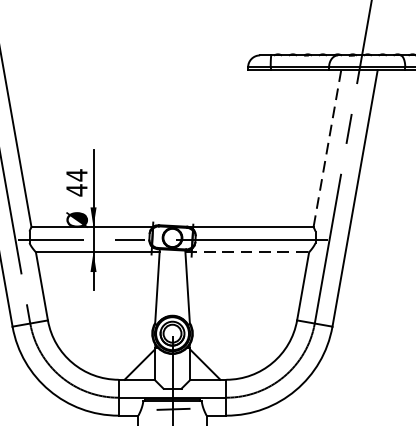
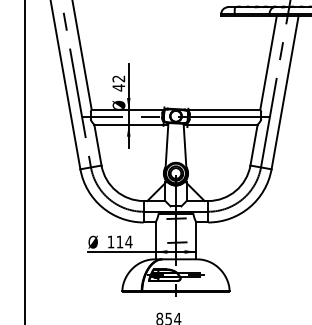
line: (327, 147) -> (268, 62), dashed -> solid
text: (76, 174) -> (118, 78), 44 -> 42
line: (247, 251) -> (220, 124), dashed -> solid

